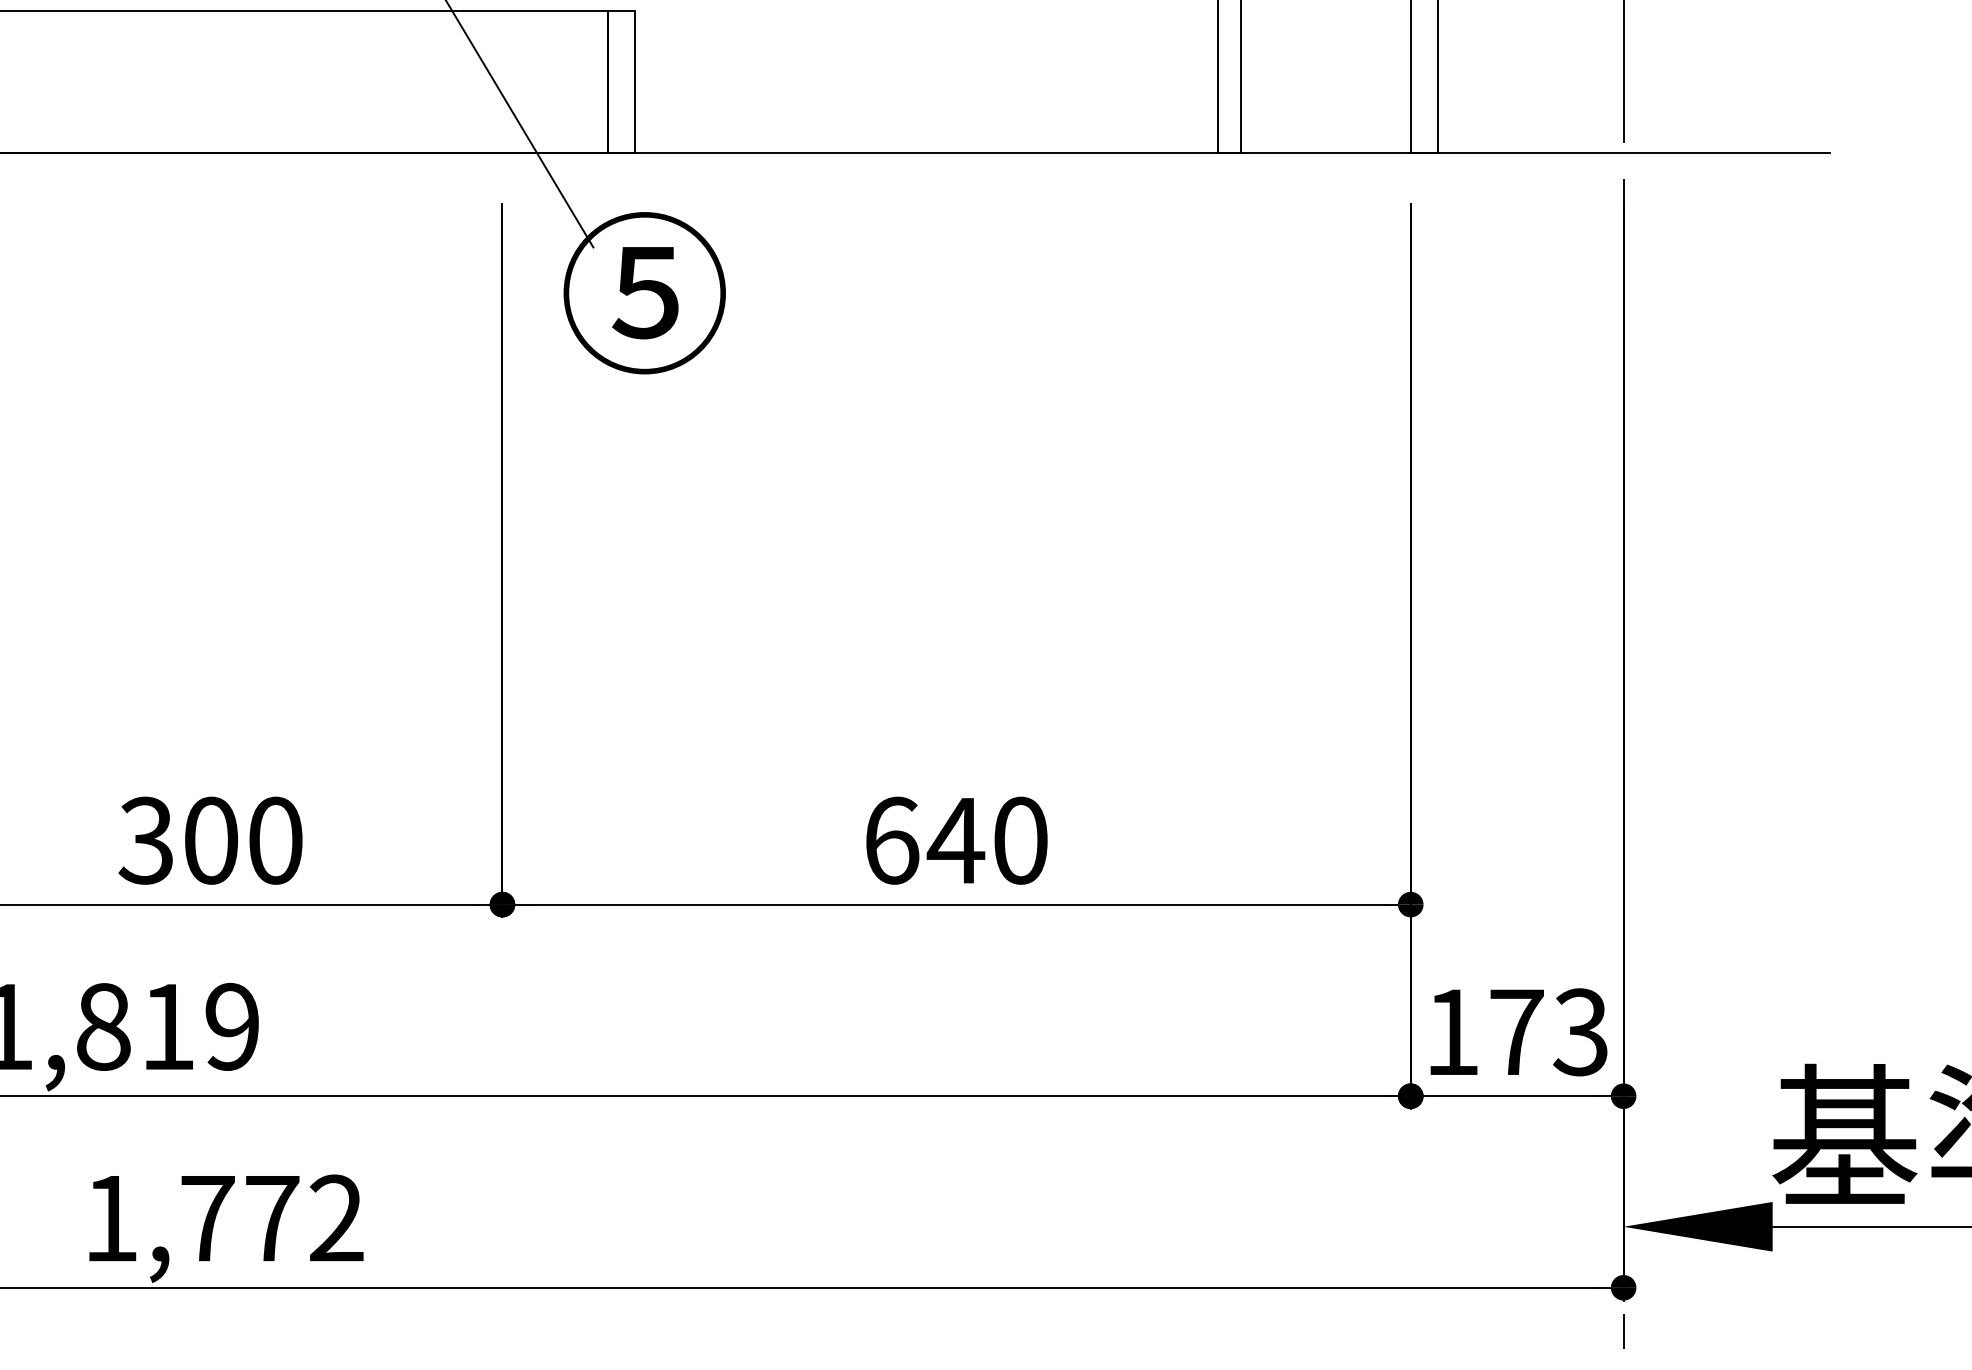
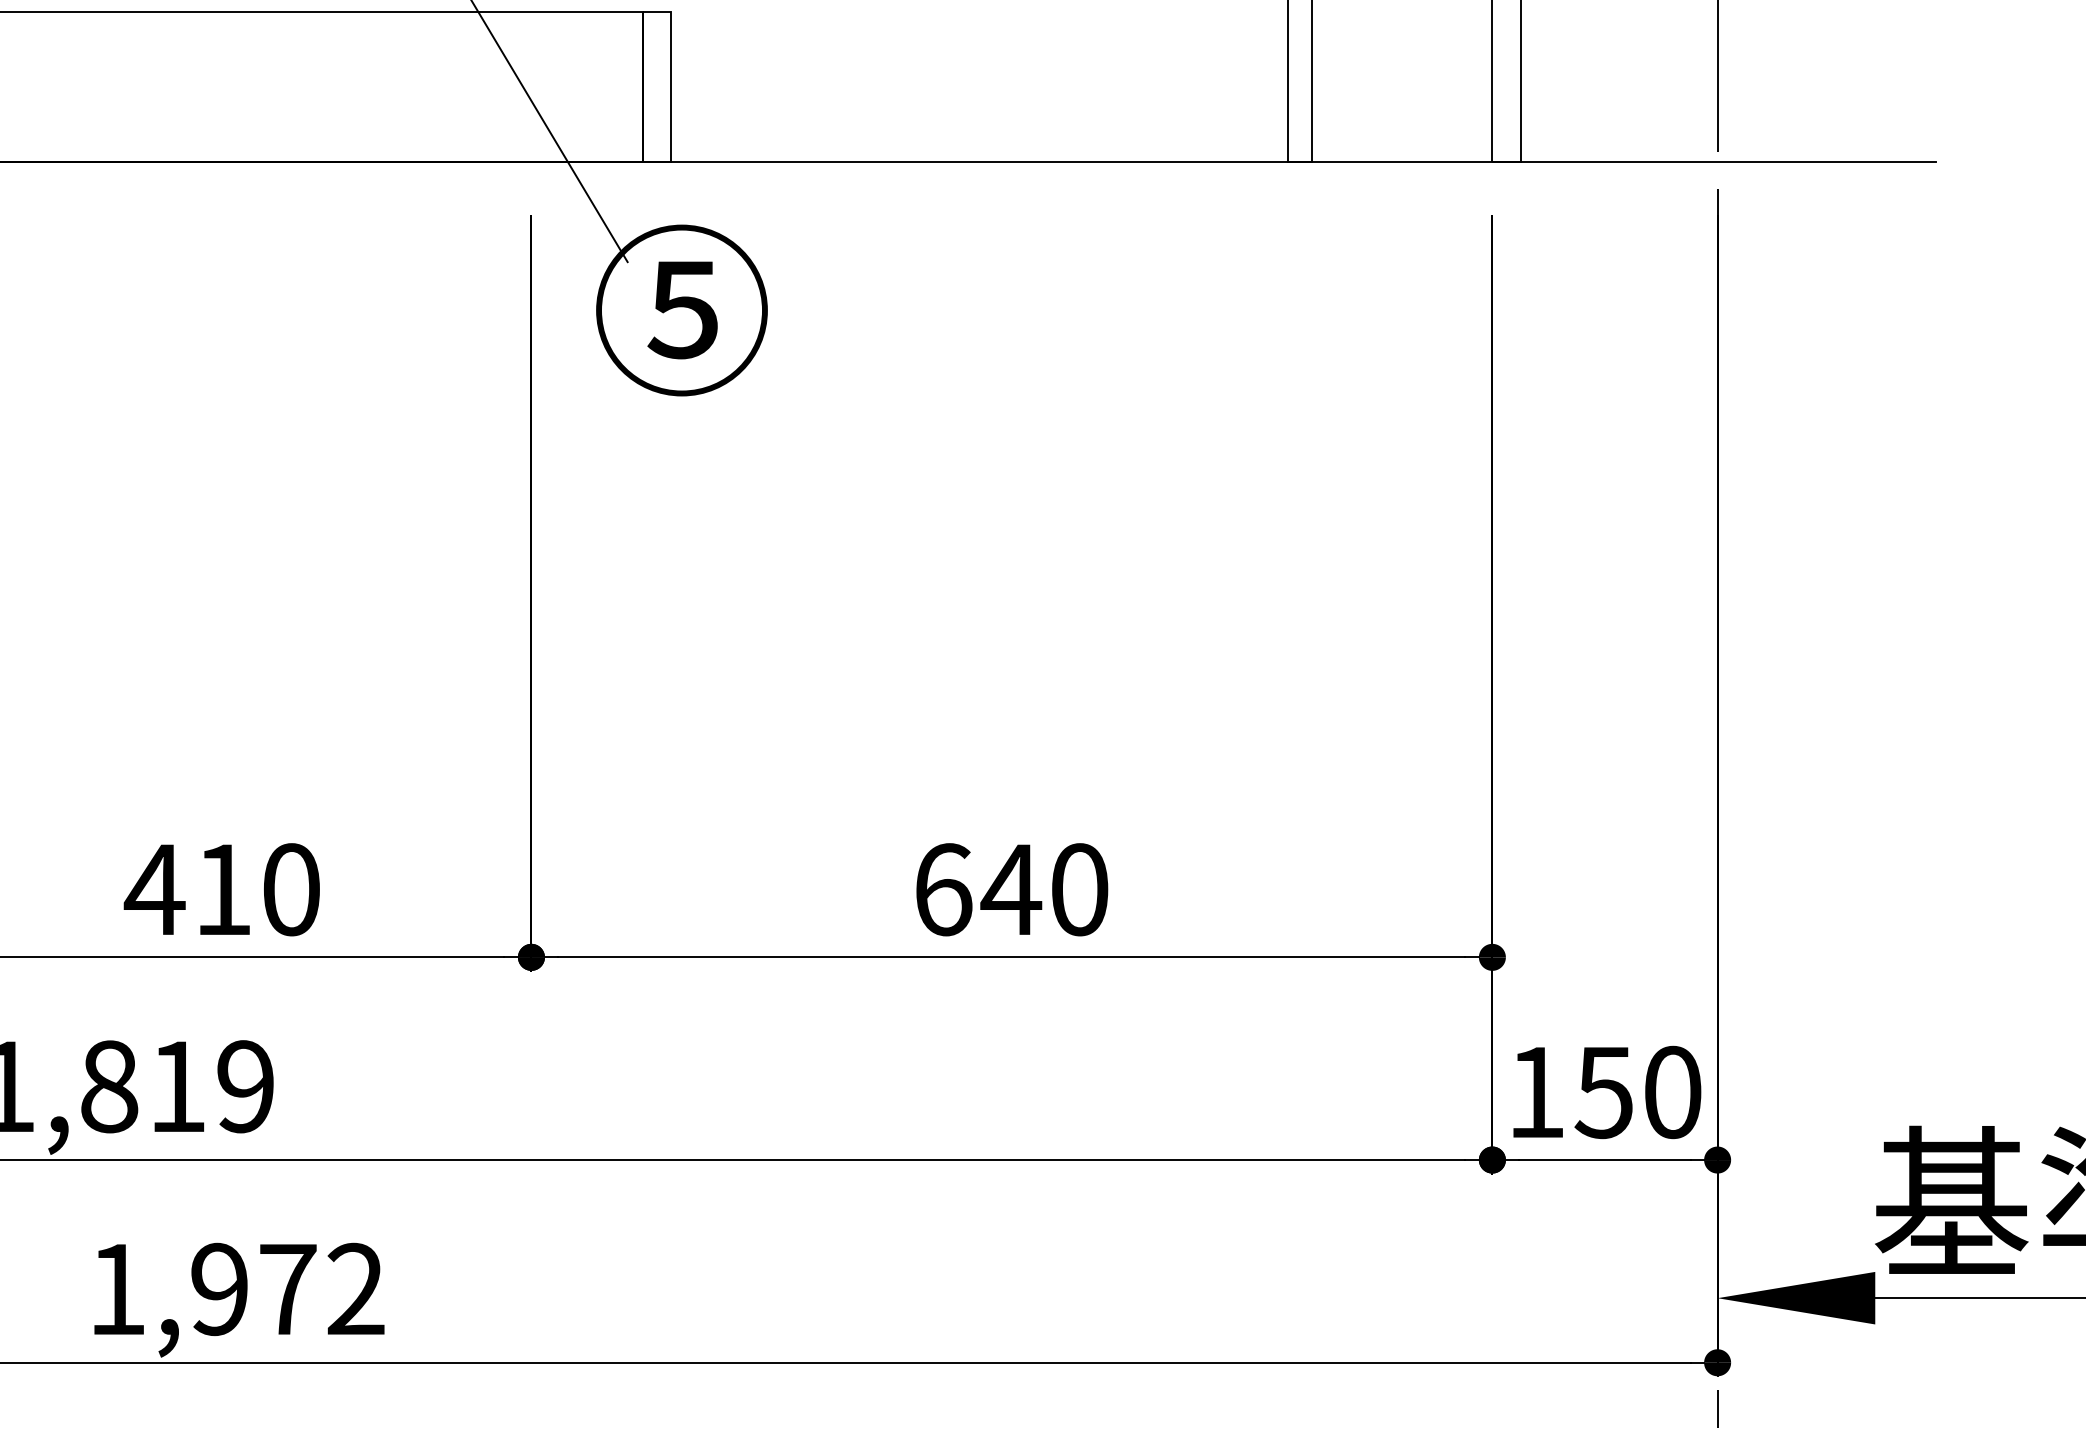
text: (177, 840) -> (187, 889), 300 -> 410
text: (1547, 1032) -> (1637, 1092), 173 -> 150
text: (207, 1218) -> (219, 1289), 1,772 -> 1,972

